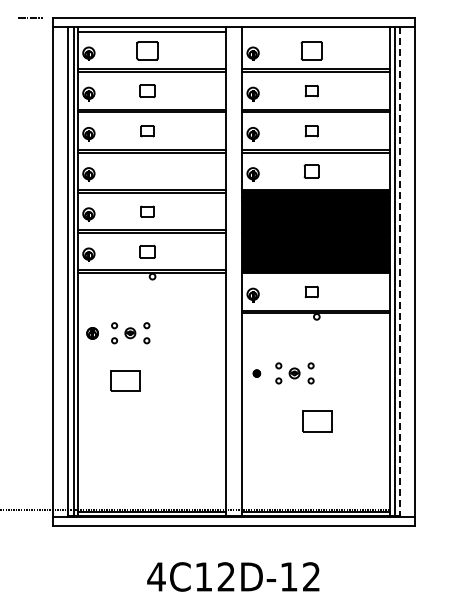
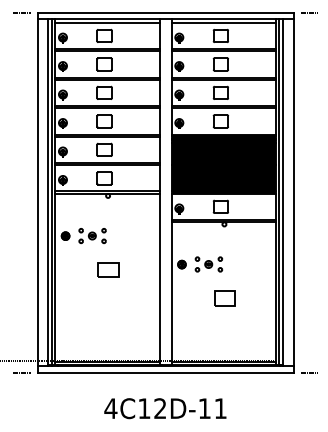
line: (436, 18) -> (309, 13), added
line: (316, 32) -> (224, 22), added
part: (147, 90) -> (104, 64), size x1.43
part: (311, 90) -> (220, 64), size x1.67
part: (147, 130) -> (104, 92), size x1.67
part: (311, 130) -> (220, 92), size x1.67
part: (147, 171) -> (104, 121), added
part: (311, 171) -> (220, 121), size x1.43
part: (147, 211) -> (104, 149), size x1.67
part: (147, 251) -> (104, 178), size x1.43
line: (400, 272) -> (283, 192), dashed -> solid
part: (311, 291) -> (220, 206), size x1.67
part: (256, 373) -> (181, 264), size x1.67
part: (125, 380) -> (108, 269), moved
line: (30, 526) -> (21, 372), added
line: (436, 526) -> (309, 372), added
text: (311, 576) -> (220, 408), 4C12D-12 -> 4C12D-11

